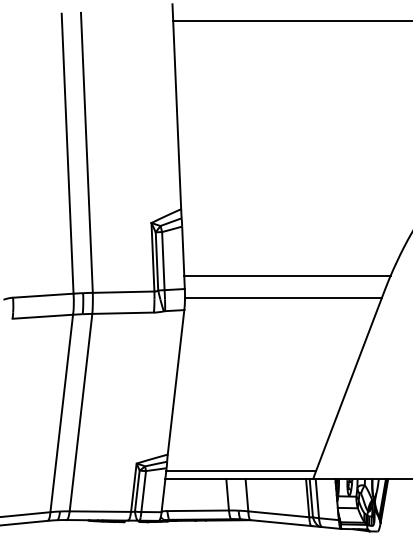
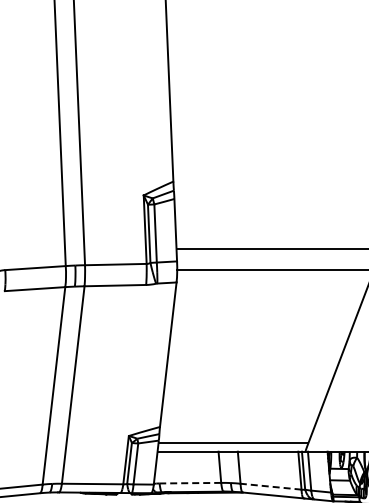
line: (198, 510) -> (190, 482), solid -> dashed
line: (278, 514) -> (270, 486), solid -> dashed

